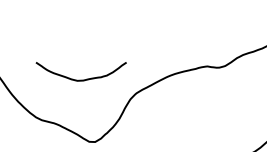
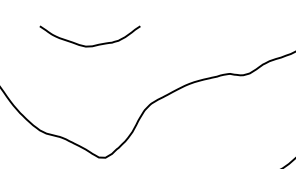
curve: (80, 79) -> (89, 45), moved

